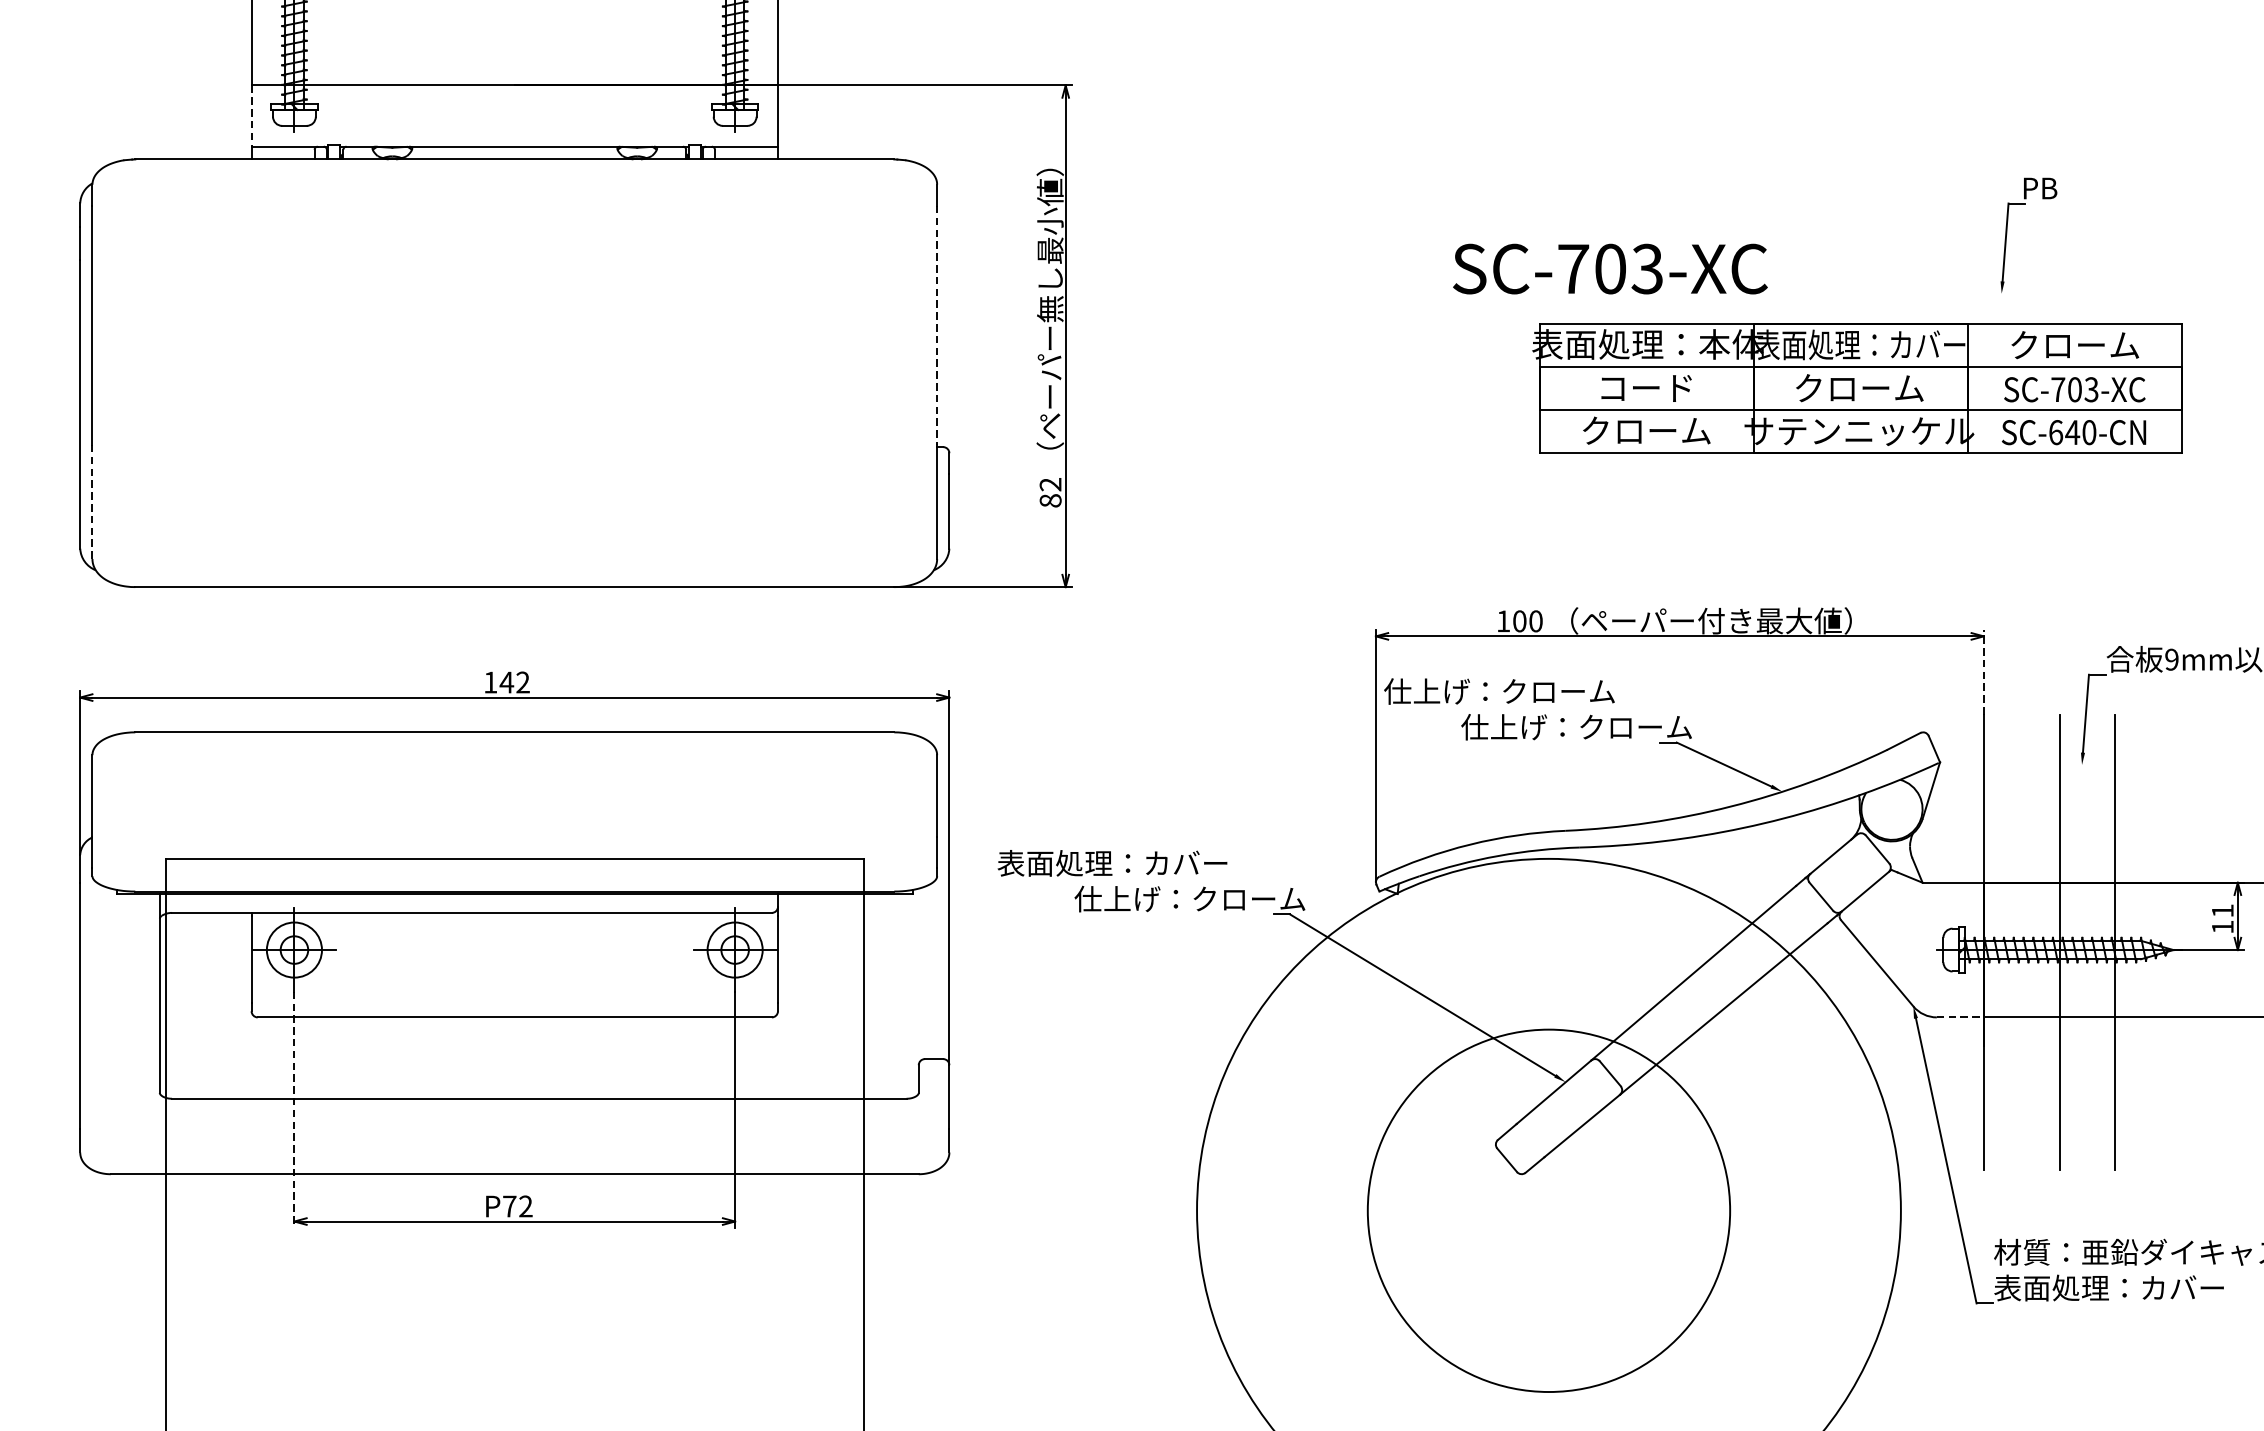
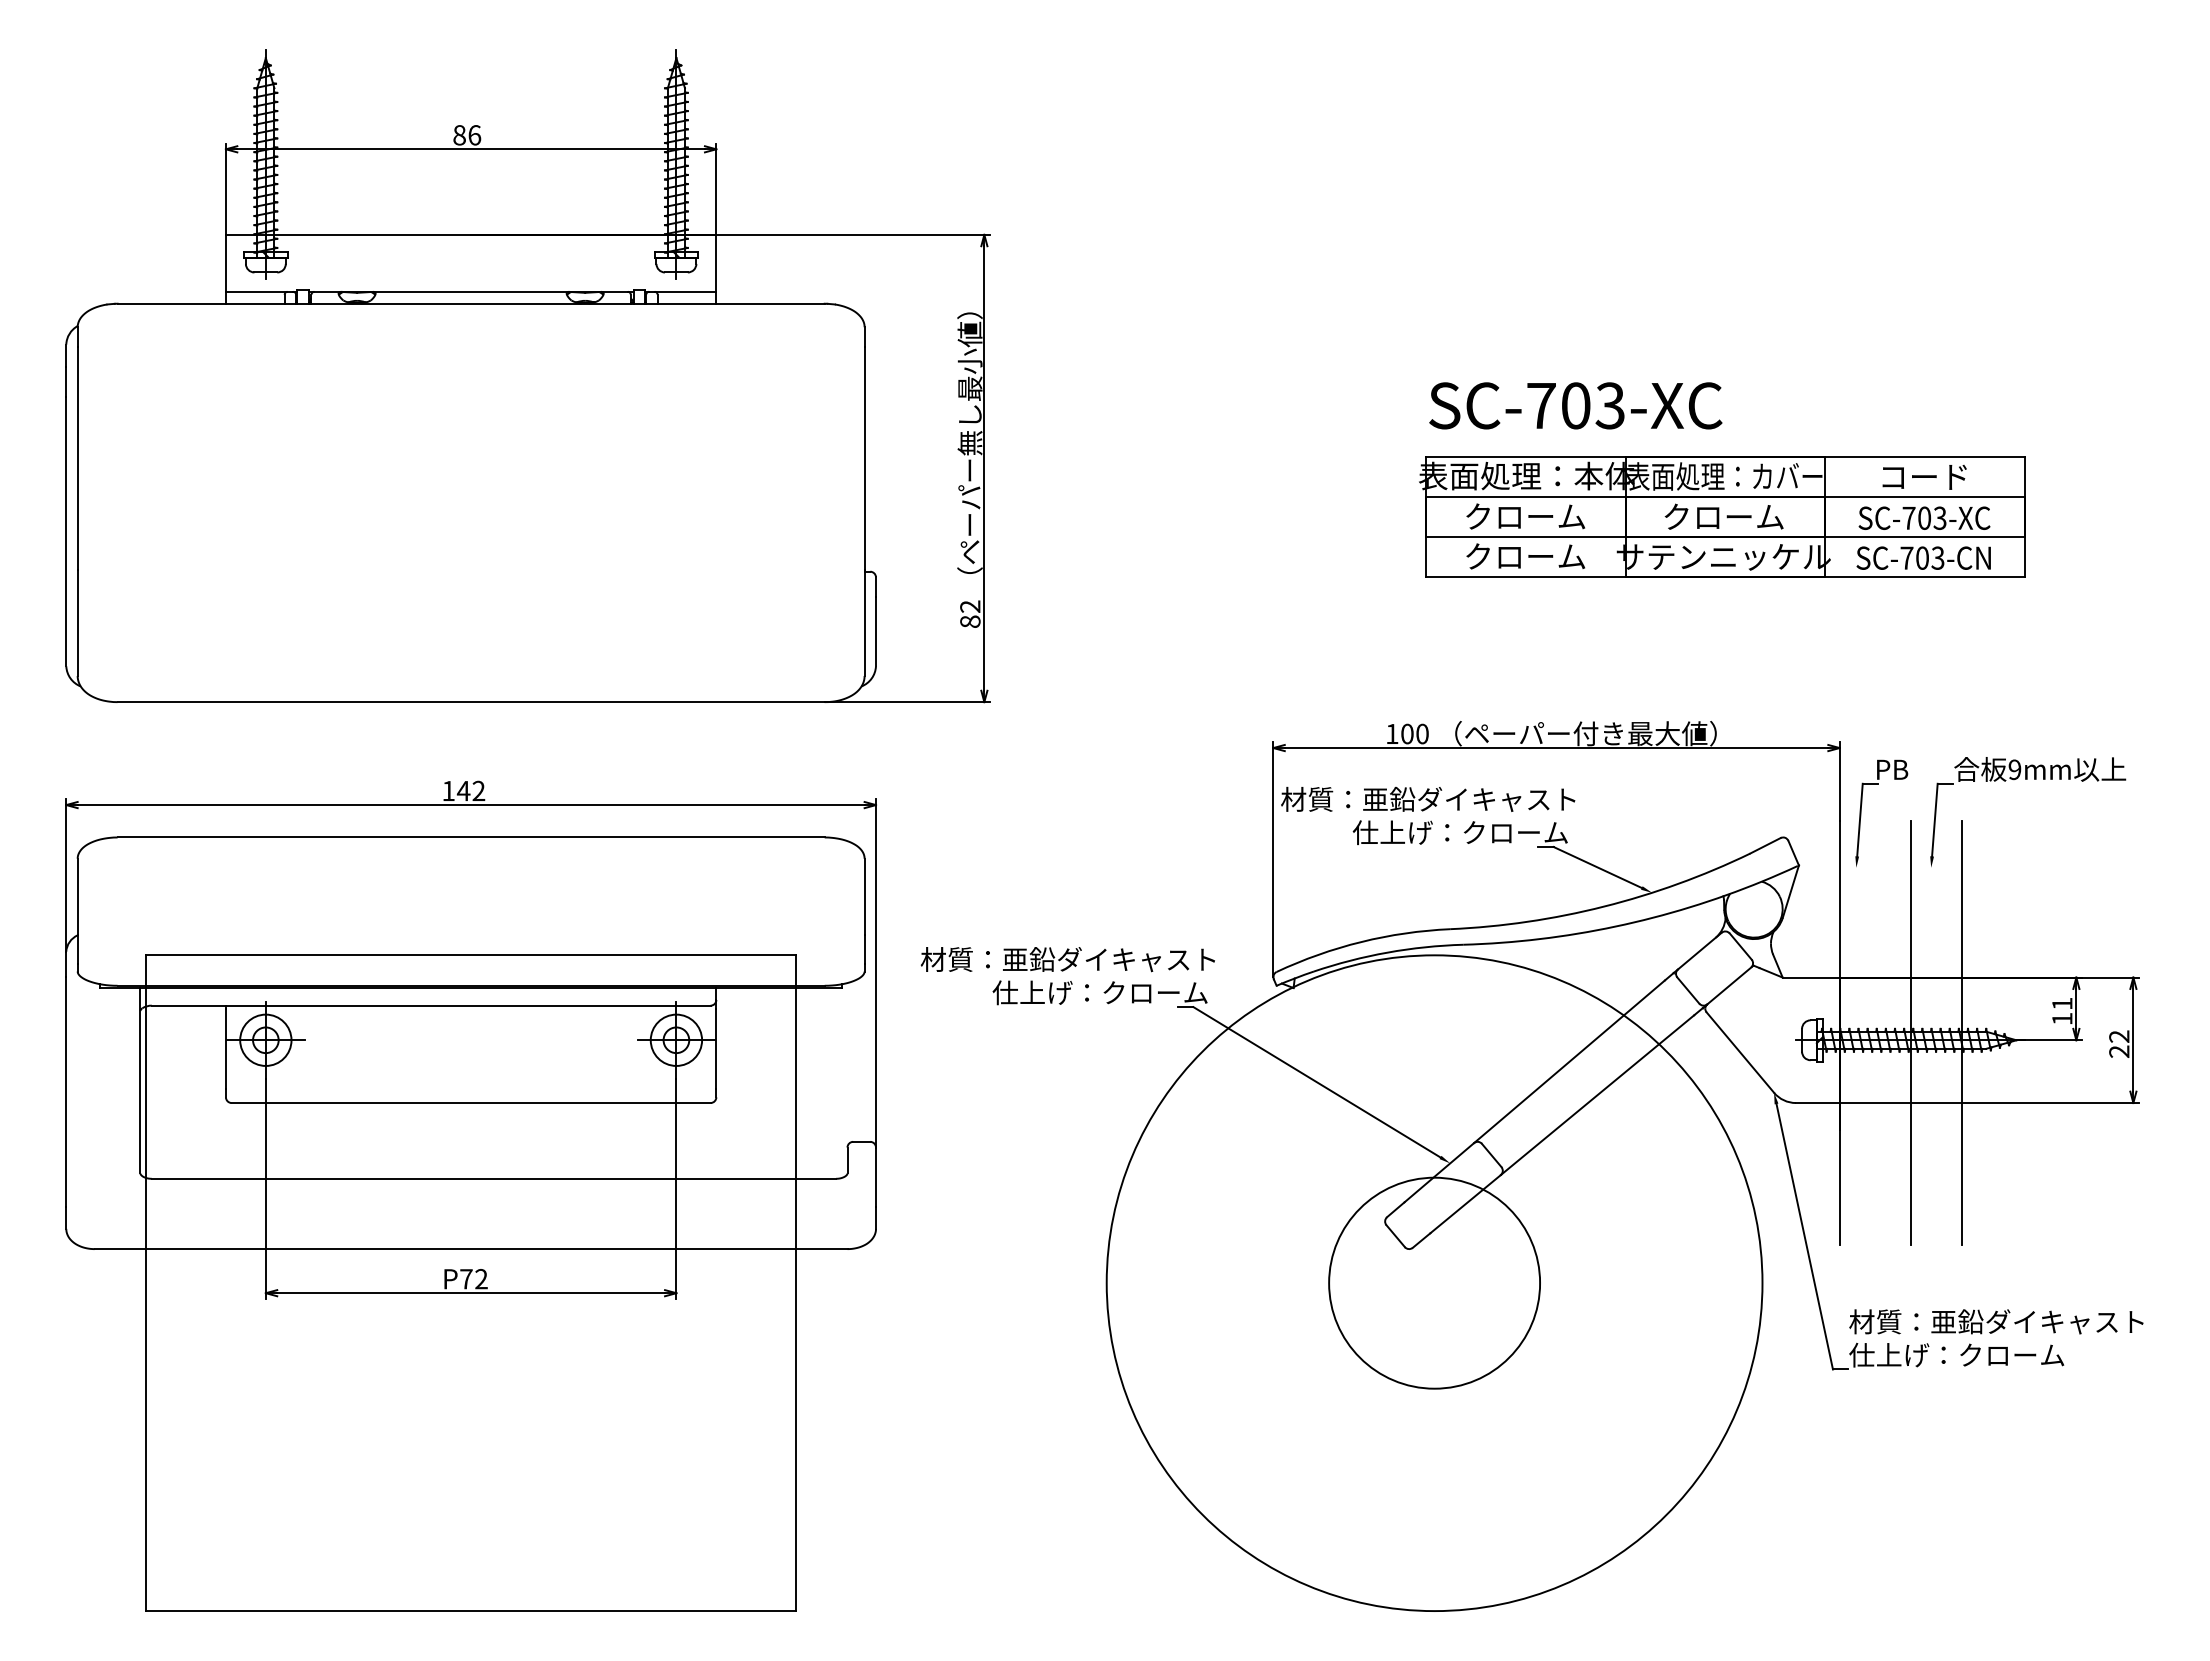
line: (251, 116) -> (225, 263), dashed -> solid
part: (2007, 234) -> (1861, 812), moved
text: (1610, 268) -> (1575, 405), moved
line: (937, 325) -> (864, 458), dashed -> solid
text: (2074, 344) -> (1924, 476), クローム -> コード
text: (1646, 387) -> (1525, 516), コード -> クローム
text: (2072, 431) -> (1922, 557), SC-640-CN -> SC-703-CN
line: (92, 502) -> (77, 623), dashed -> solid
line: (1983, 672) -> (1839, 781), dashed -> solid
text: (1542, 690) -> (1428, 798), 仕上げ：クローム -> 材質：亜鉛ダイキャスト
text: (1154, 863) -> (1067, 959), 表面処理：カバー -> 材質：亜鉛ダイキャスト
line: (1959, 1017) -> (1817, 1103), dashed -> solid
line: (294, 1109) -> (265, 1188), dashed -> solid
circle: (1548, 1210) -> (1434, 1282), size x0.62
text: (2109, 1287) -> (1956, 1354), 表面処理：カバー -> 仕上げ：クローム

